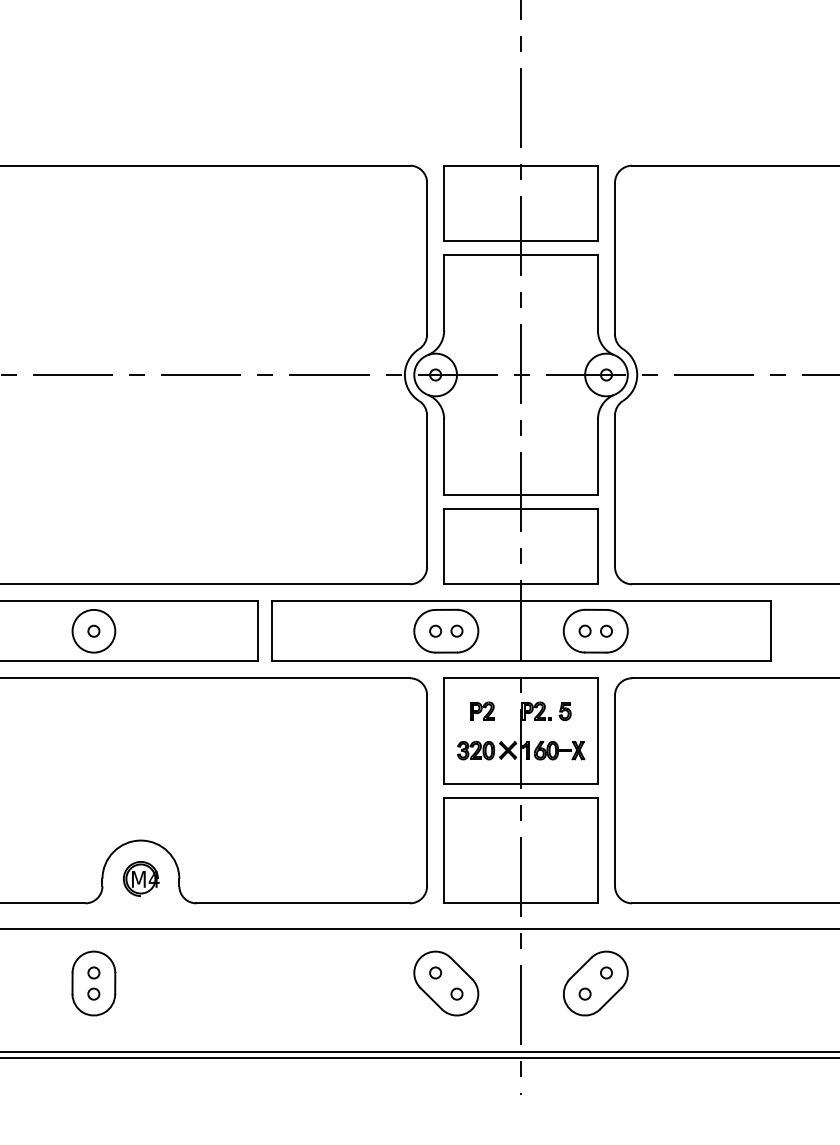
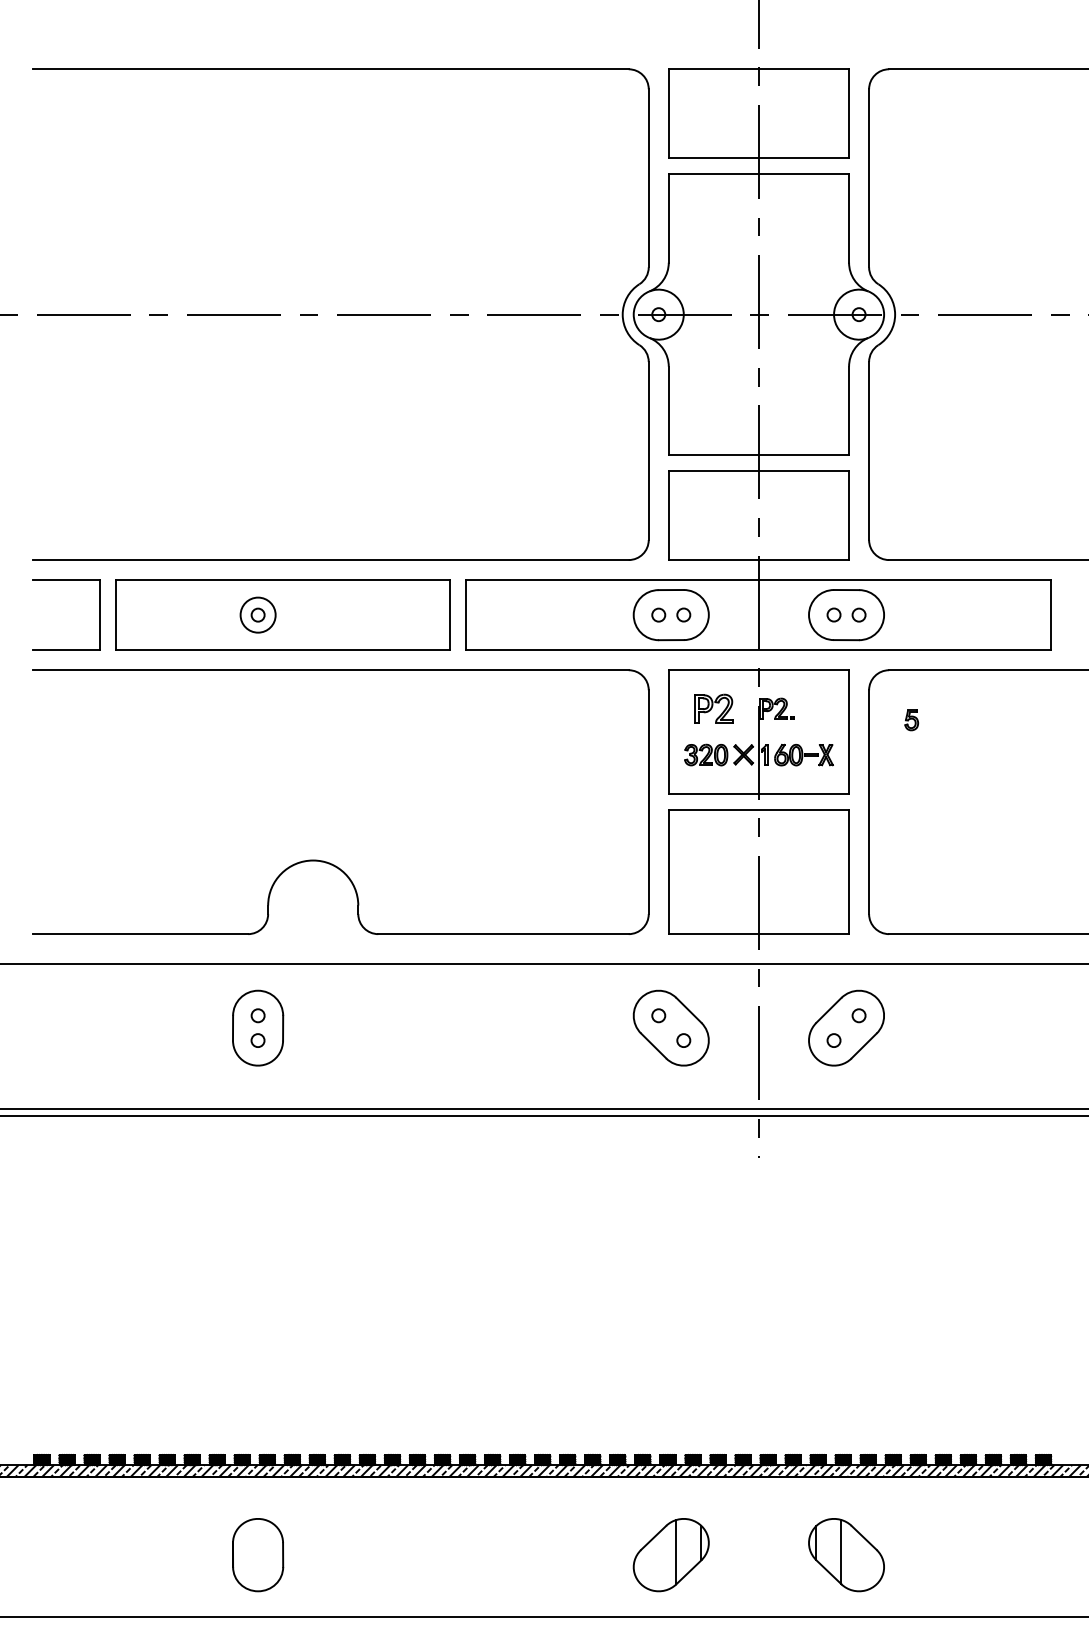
circle: (94, 631) -> (258, 615), size x0.7
part: (482, 710) -> (713, 708), size x1.4
part: (565, 711) -> (911, 720), moved
part: (141, 878) -> (313, 905), removed

